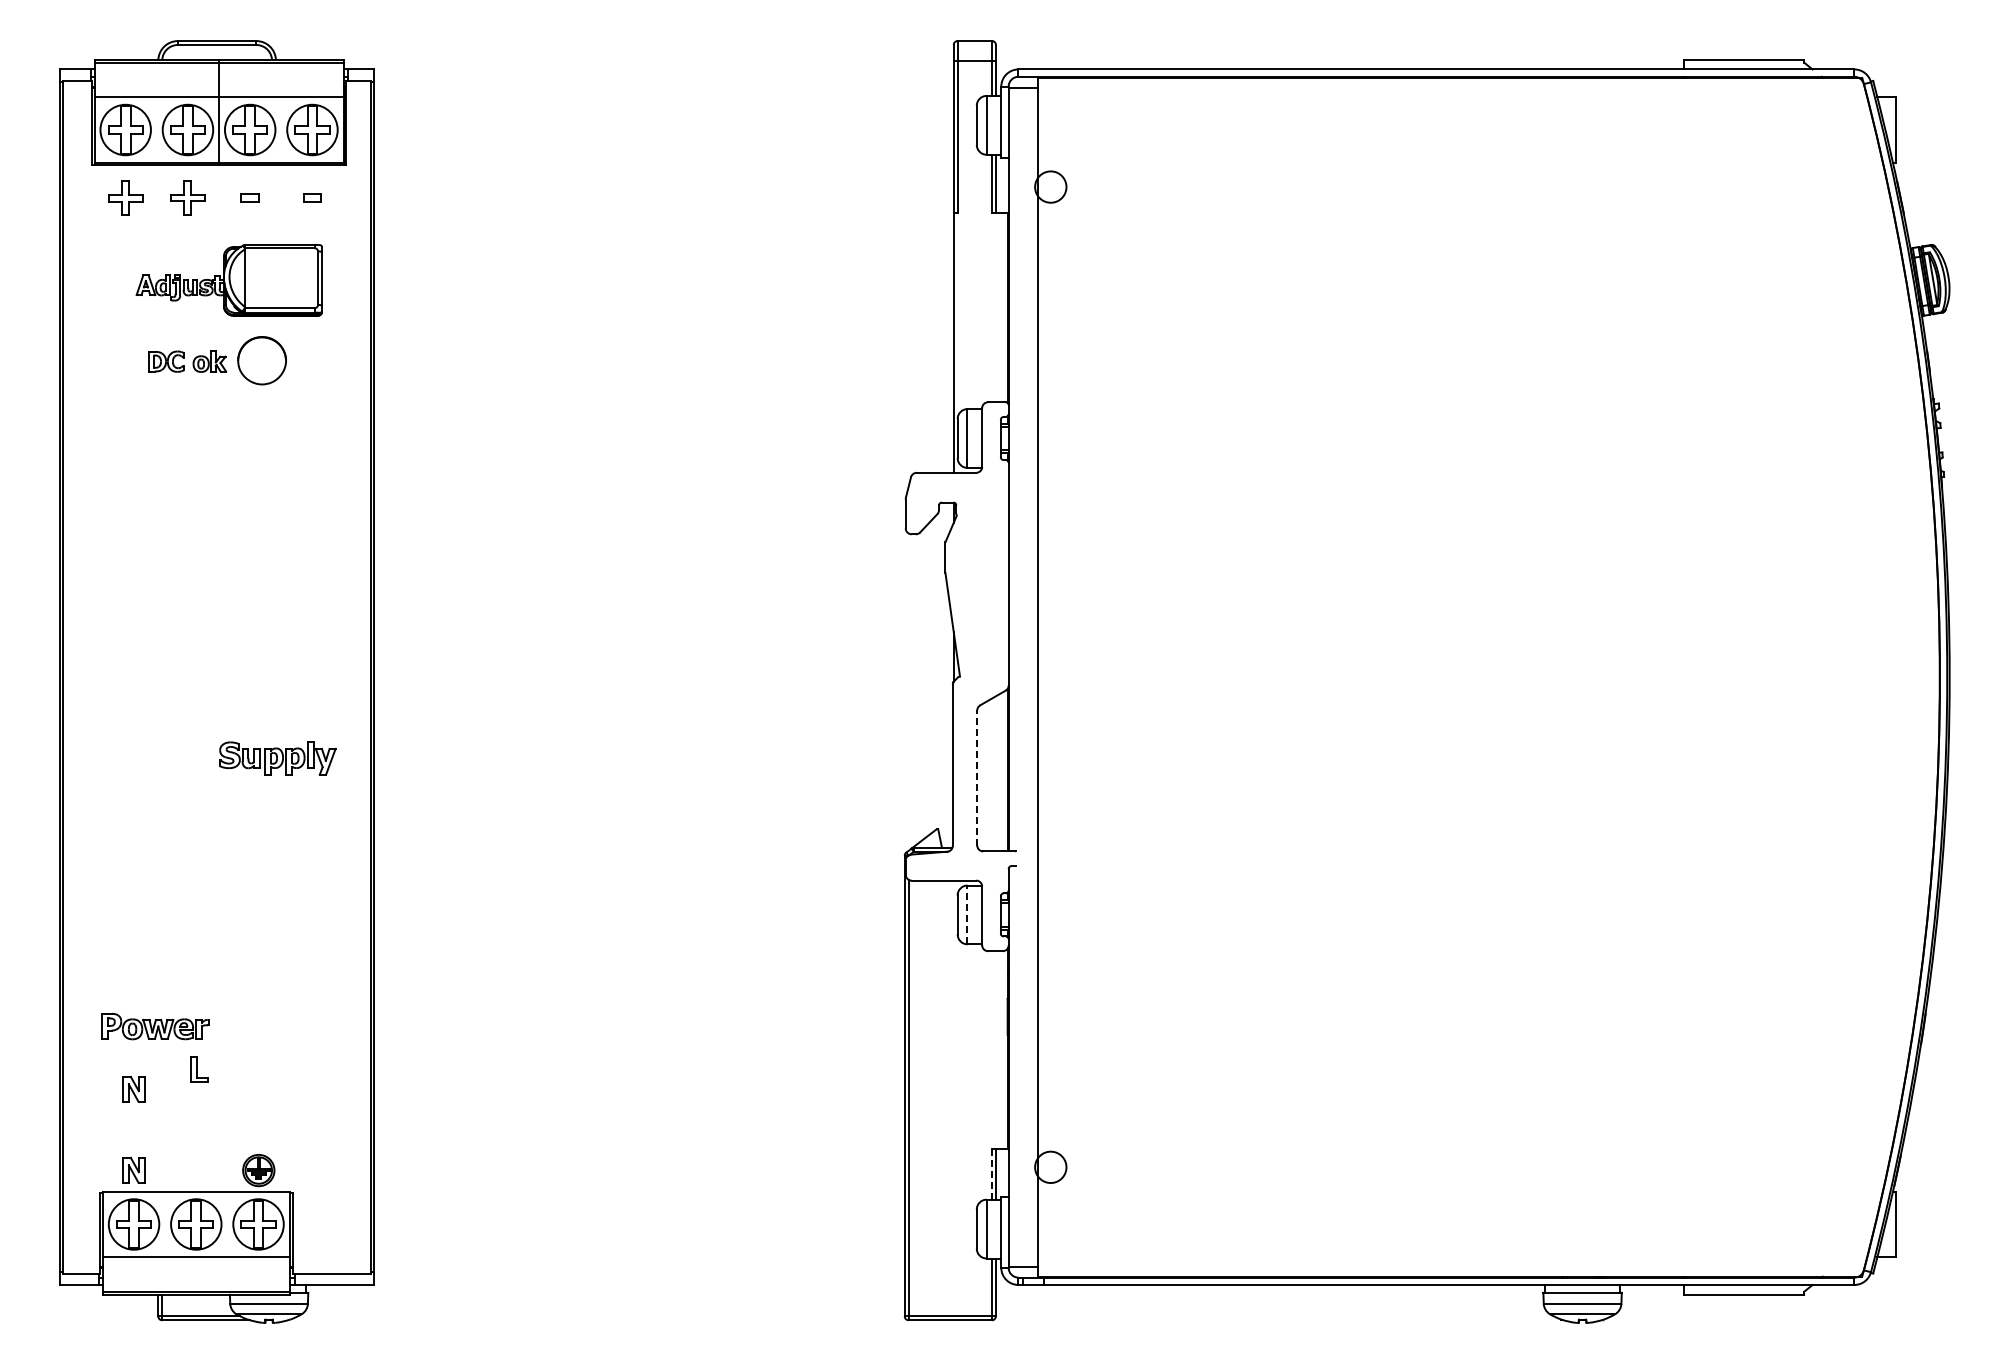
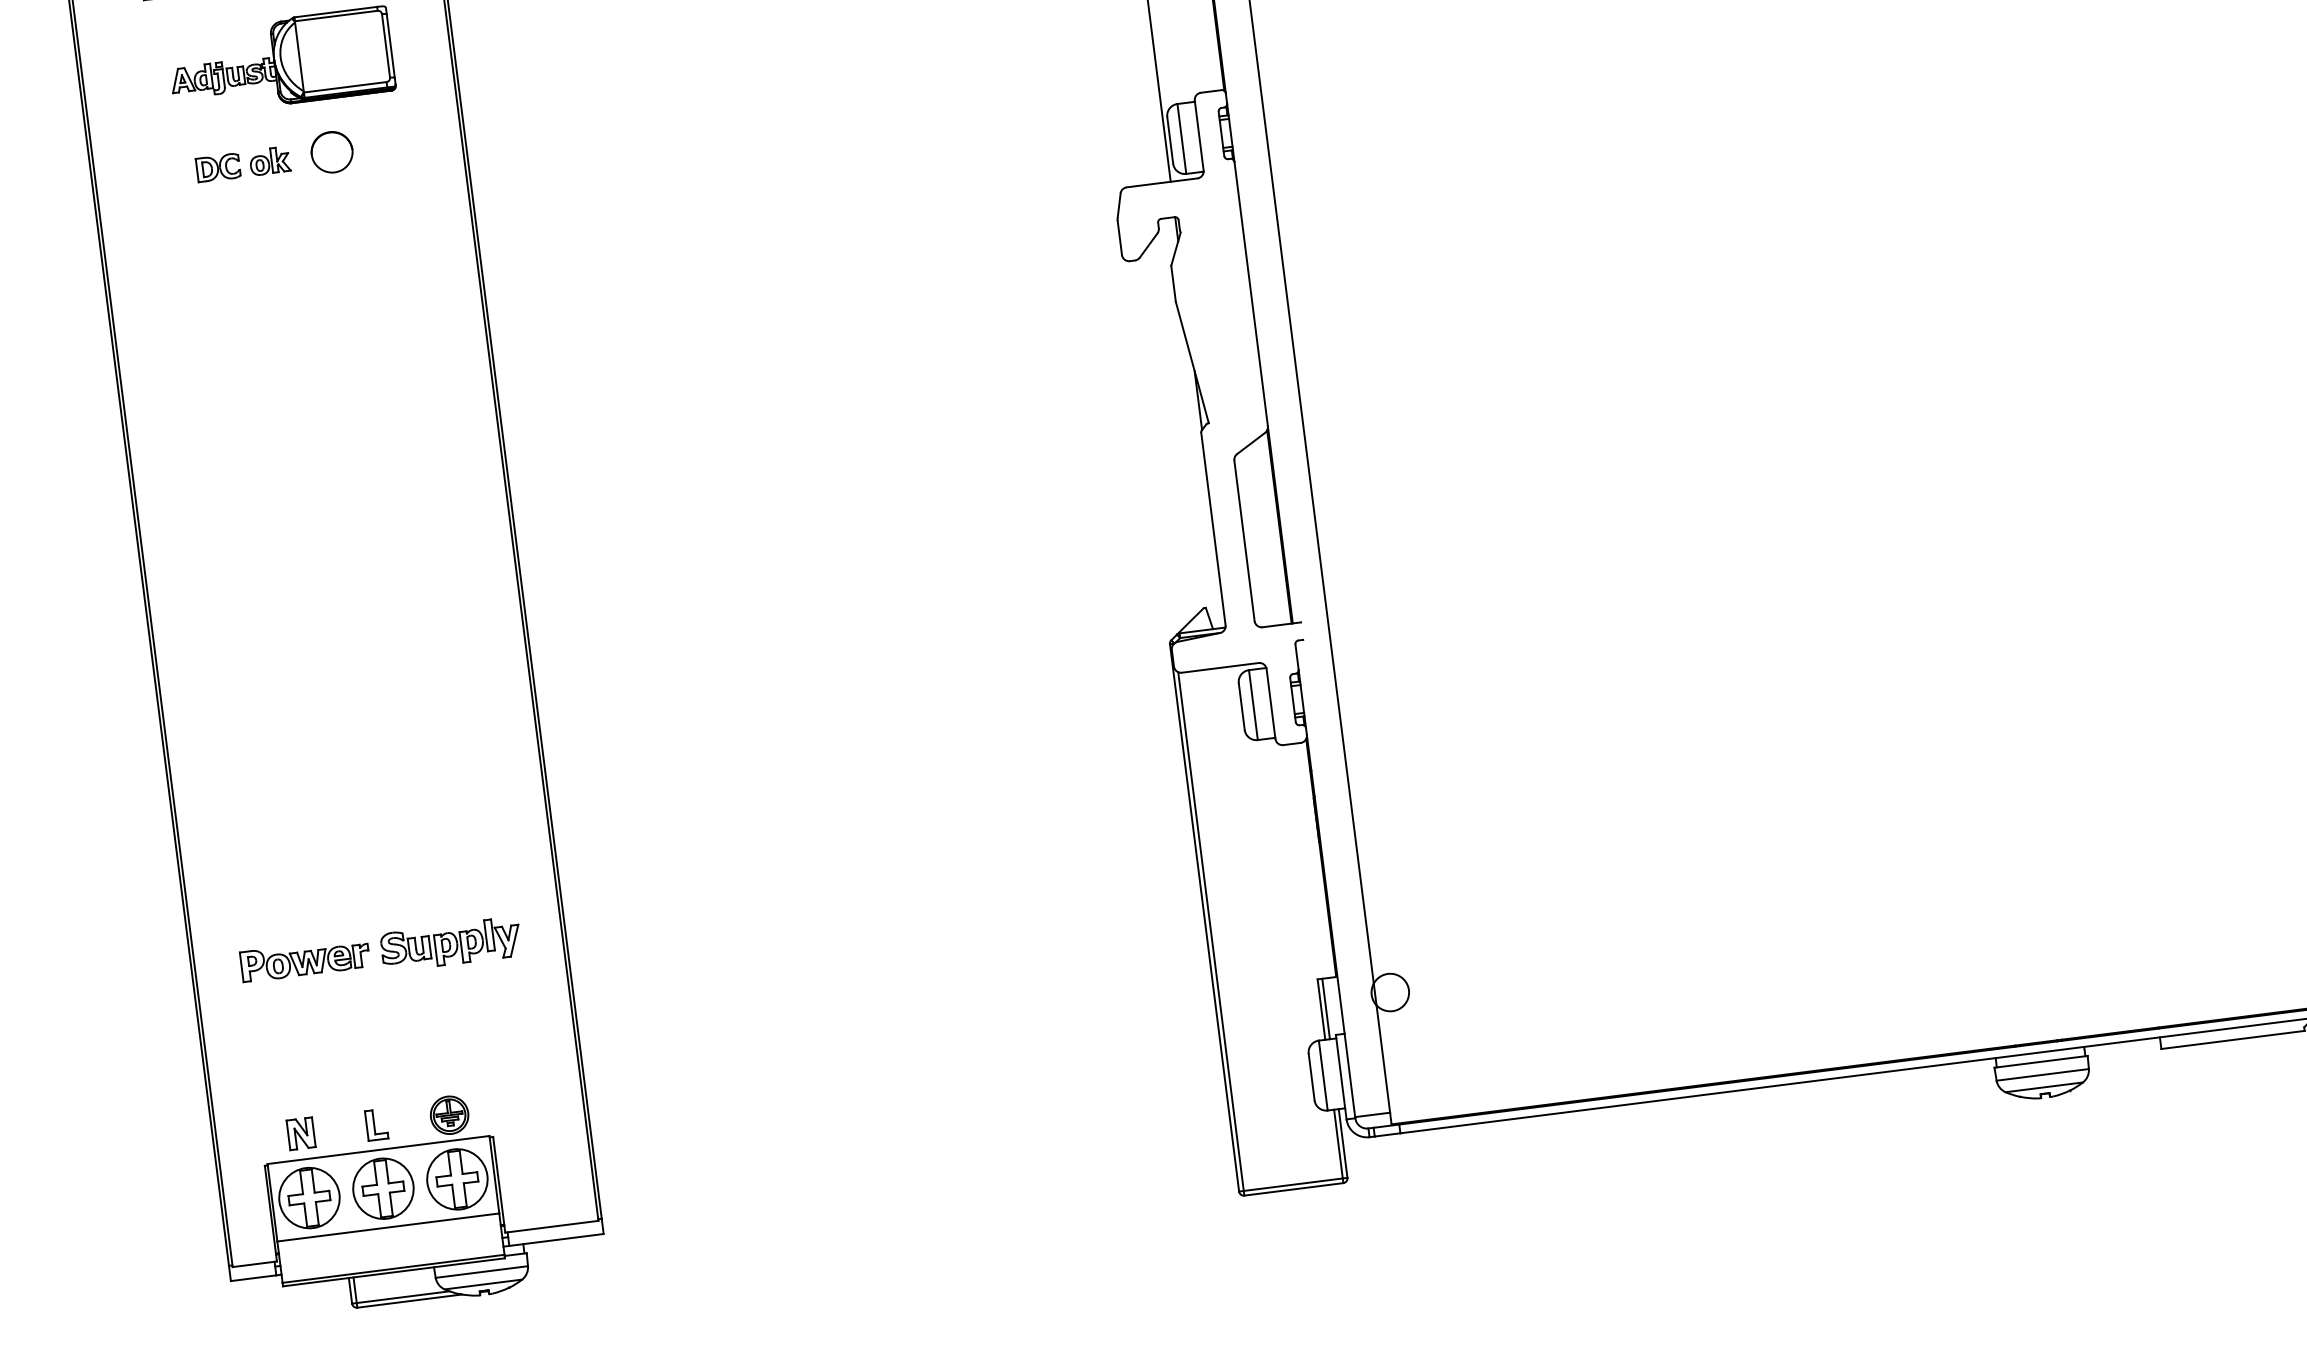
part: (262, 360) -> (332, 152), size x0.71
part: (277, 758) -> (450, 944), moved
line: (977, 777) -> (1244, 540), dashed -> solid
line: (967, 914) -> (1253, 704), dashed -> solid
part: (199, 1069) -> (376, 1124), moved
part: (133, 1088) -> (288, 1036), removed
line: (991, 1173) -> (1320, 1008), dashed -> solid

